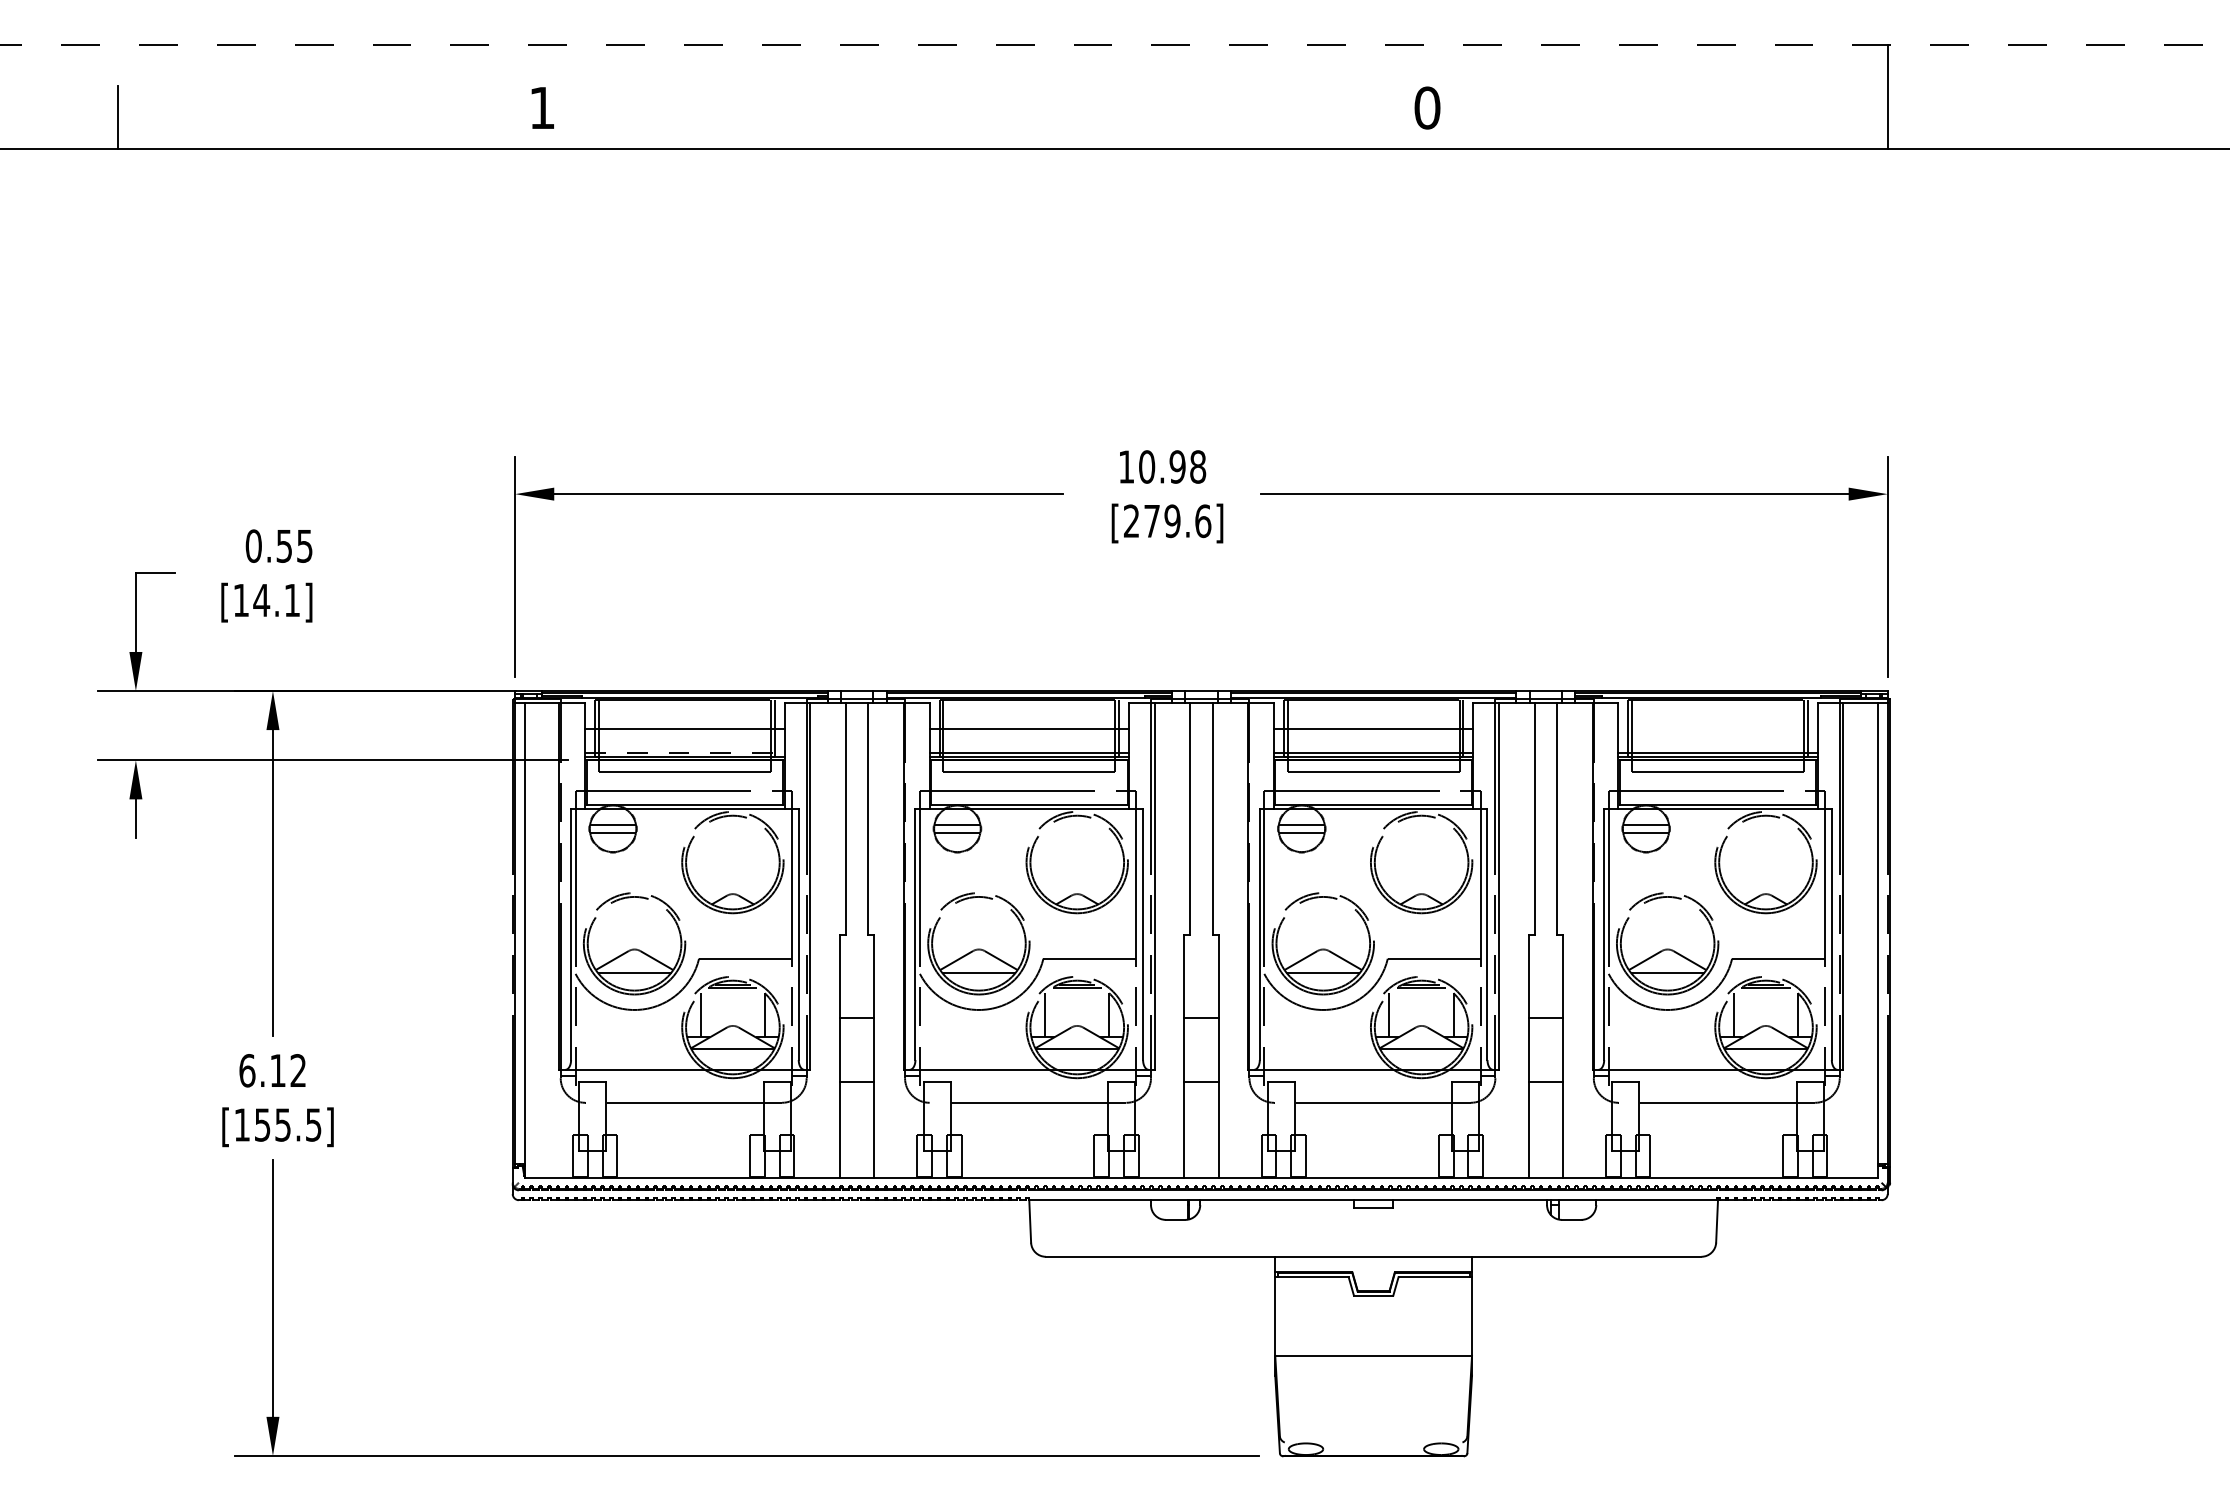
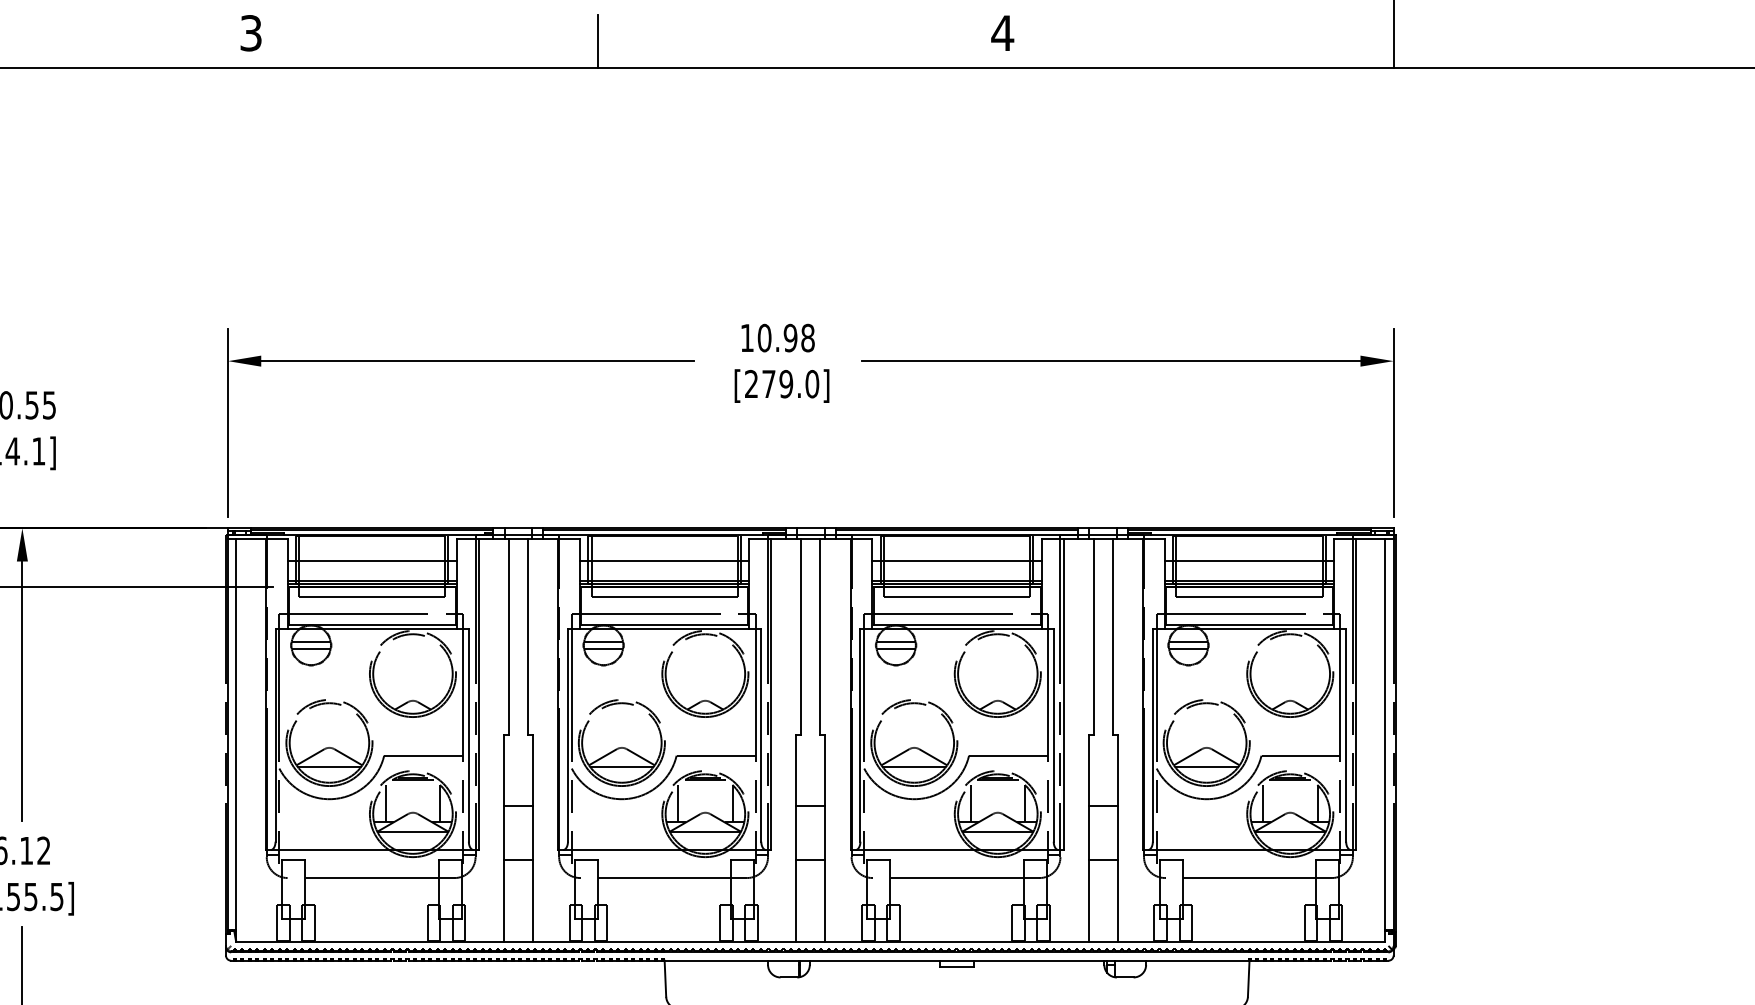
text: (542, 107) -> (251, 32), 1 -> 3
text: (1426, 107) -> (1001, 32), 0 -> 4
line: (950, 117) -> (597, 41), added
text: (1203, 520) -> (812, 383), [279.6] -> [279.0]
line: (1717, 729) -> (1249, 561), added
line: (684, 752) -> (371, 580), dashed -> solid

